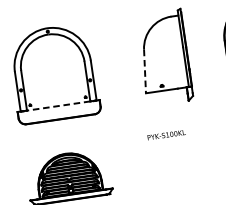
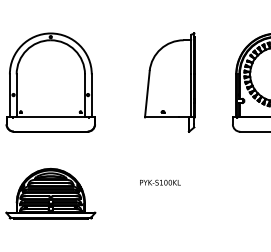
line: (145, 71) -> (147, 94), dashed -> solid
line: (58, 106) -> (50, 117), dashed -> solid
text: (166, 134) -> (160, 182), moved

